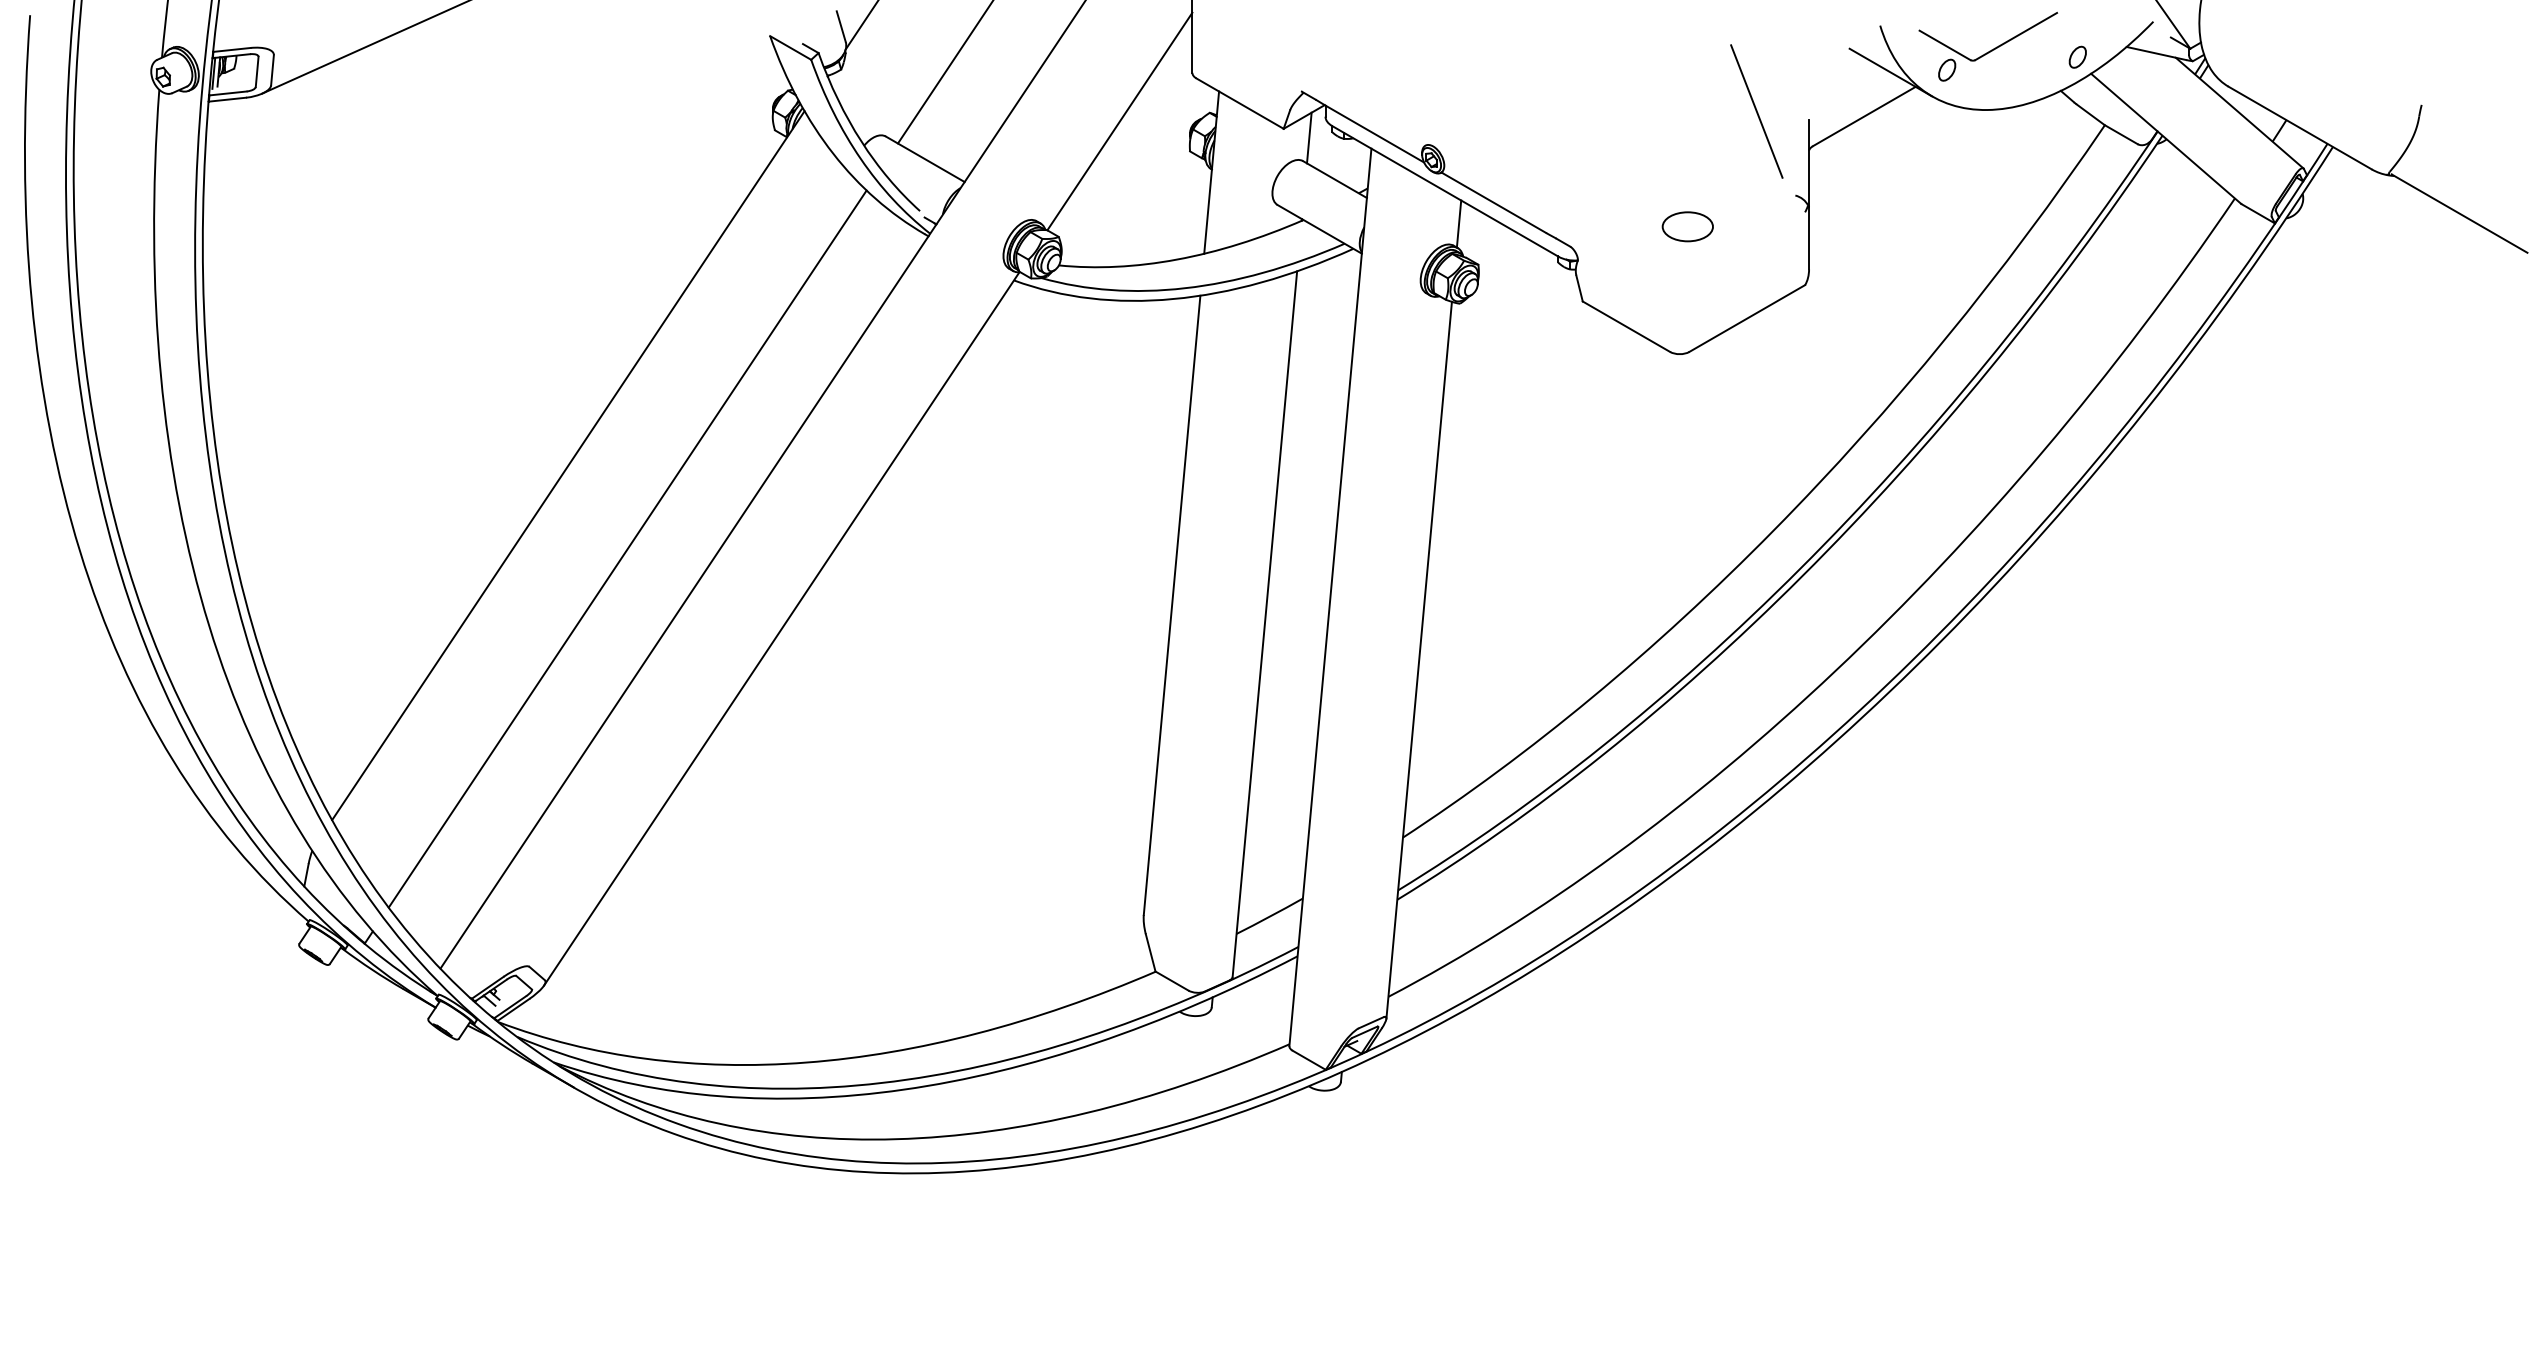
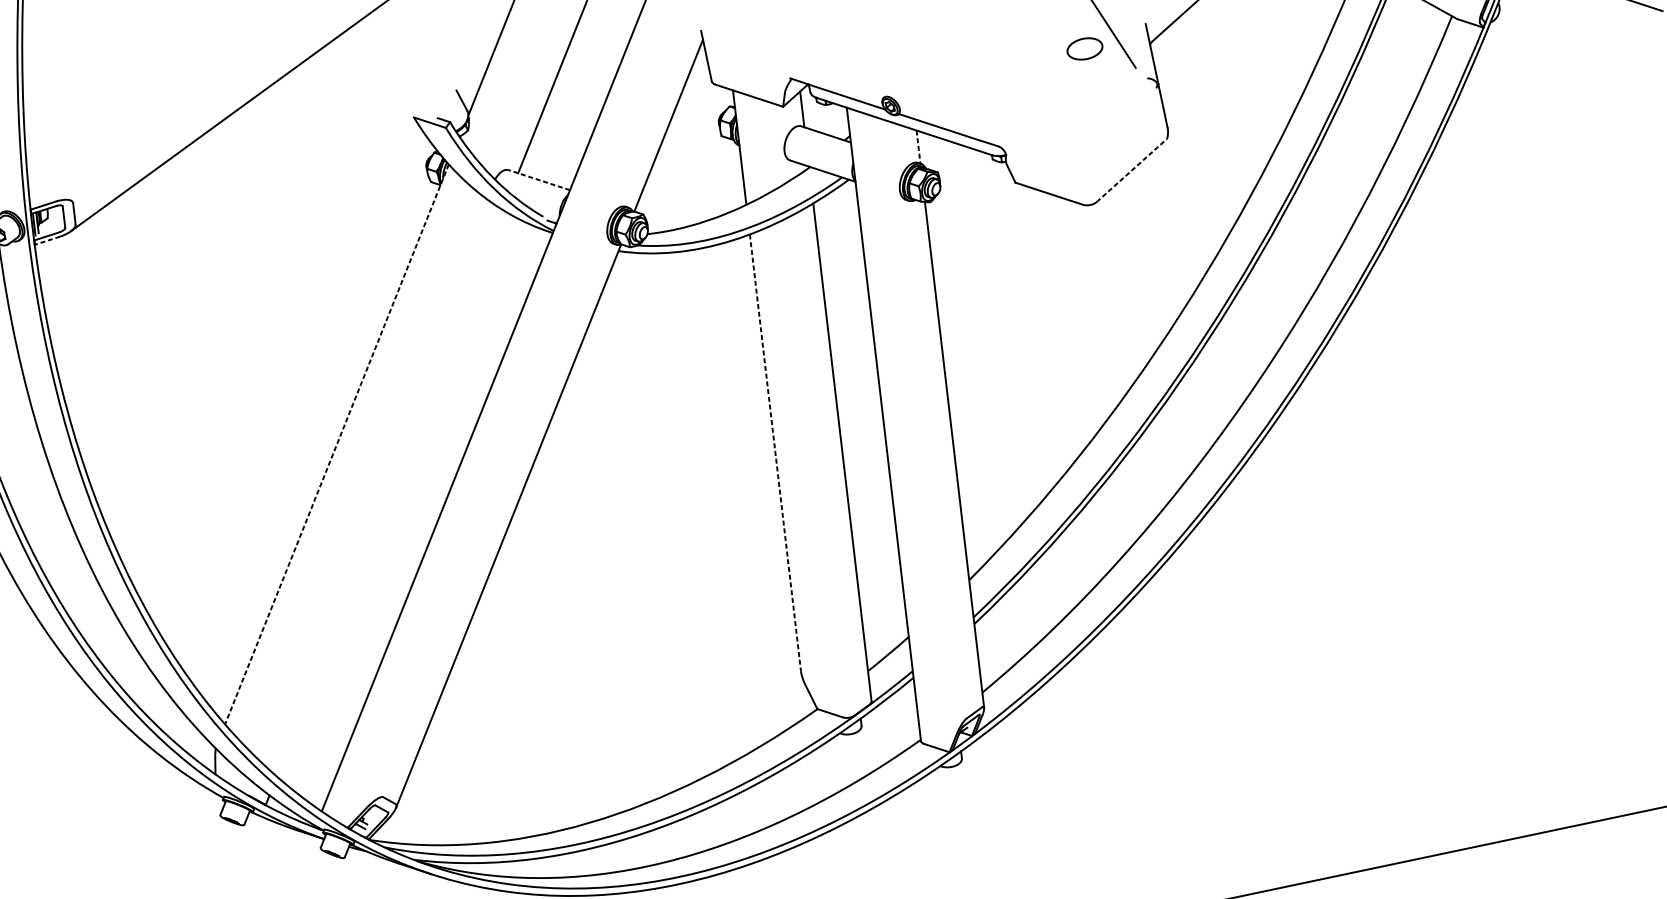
line: (227, 99) -> (47, 240), solid -> dashed
line: (925, 159) -> (539, 180), solid -> dashed
line: (1459, 224) -> (918, 147), solid -> dashed
part: (1687, 226) -> (1084, 48), moved
line: (1747, 318) -> (1132, 170), solid -> dashed
line: (568, 465) -> (337, 444), solid -> dashed
line: (627, 548) -> (390, 493), removed
line: (1172, 605) -> (775, 453), solid -> dashed

